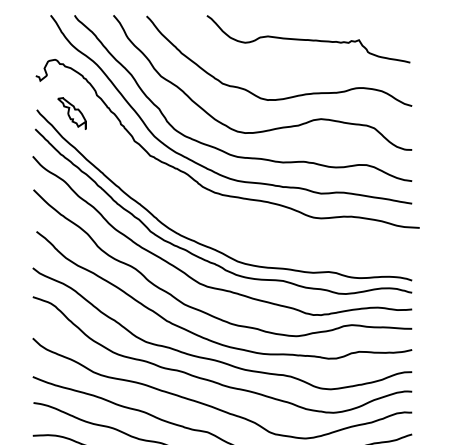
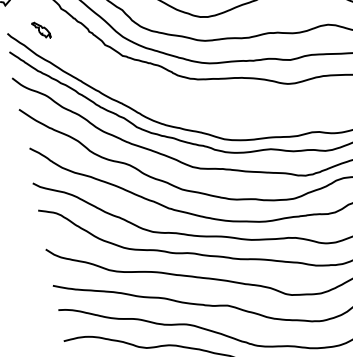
part: (71, 113) -> (40, 30), size x0.6

